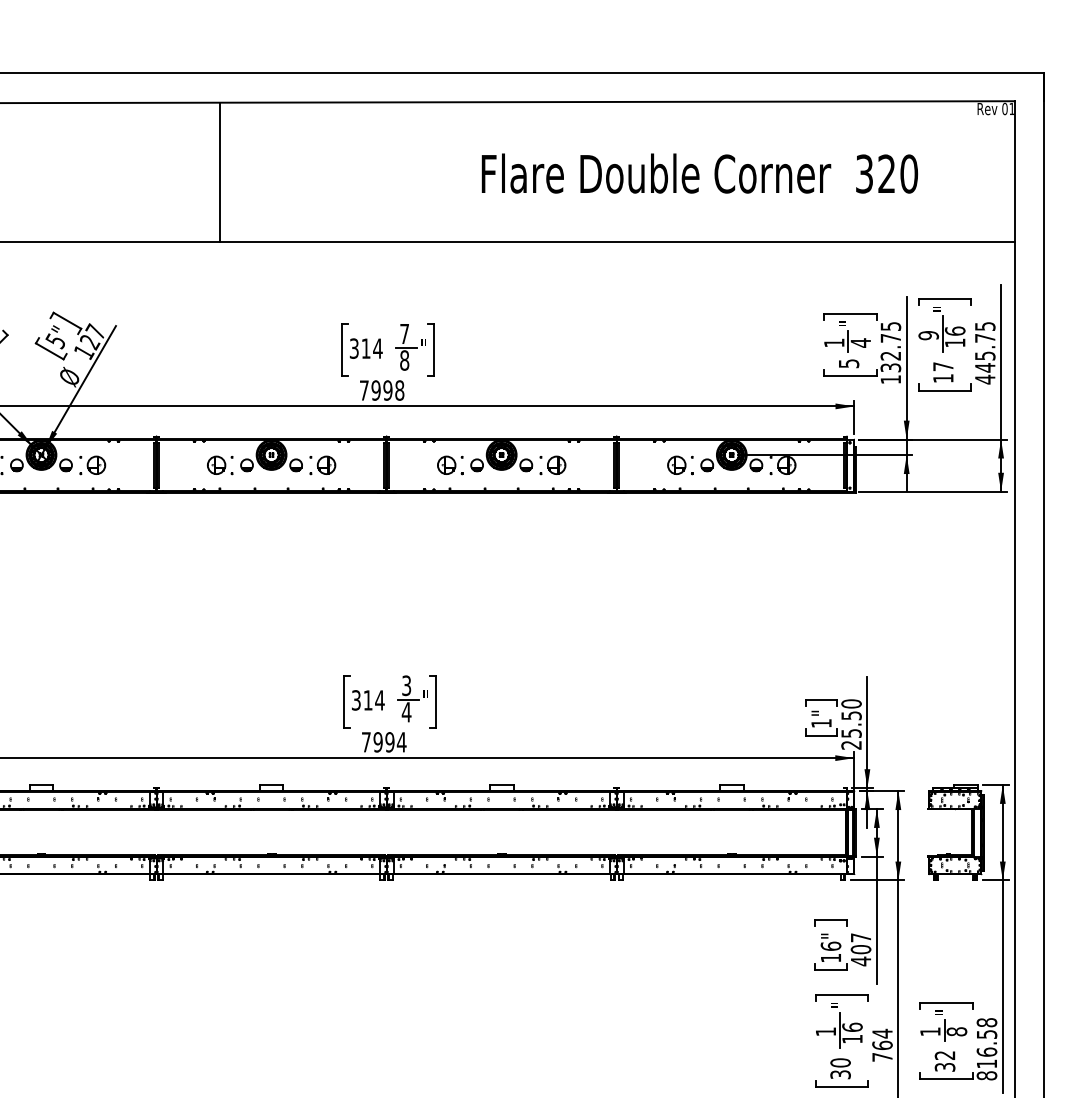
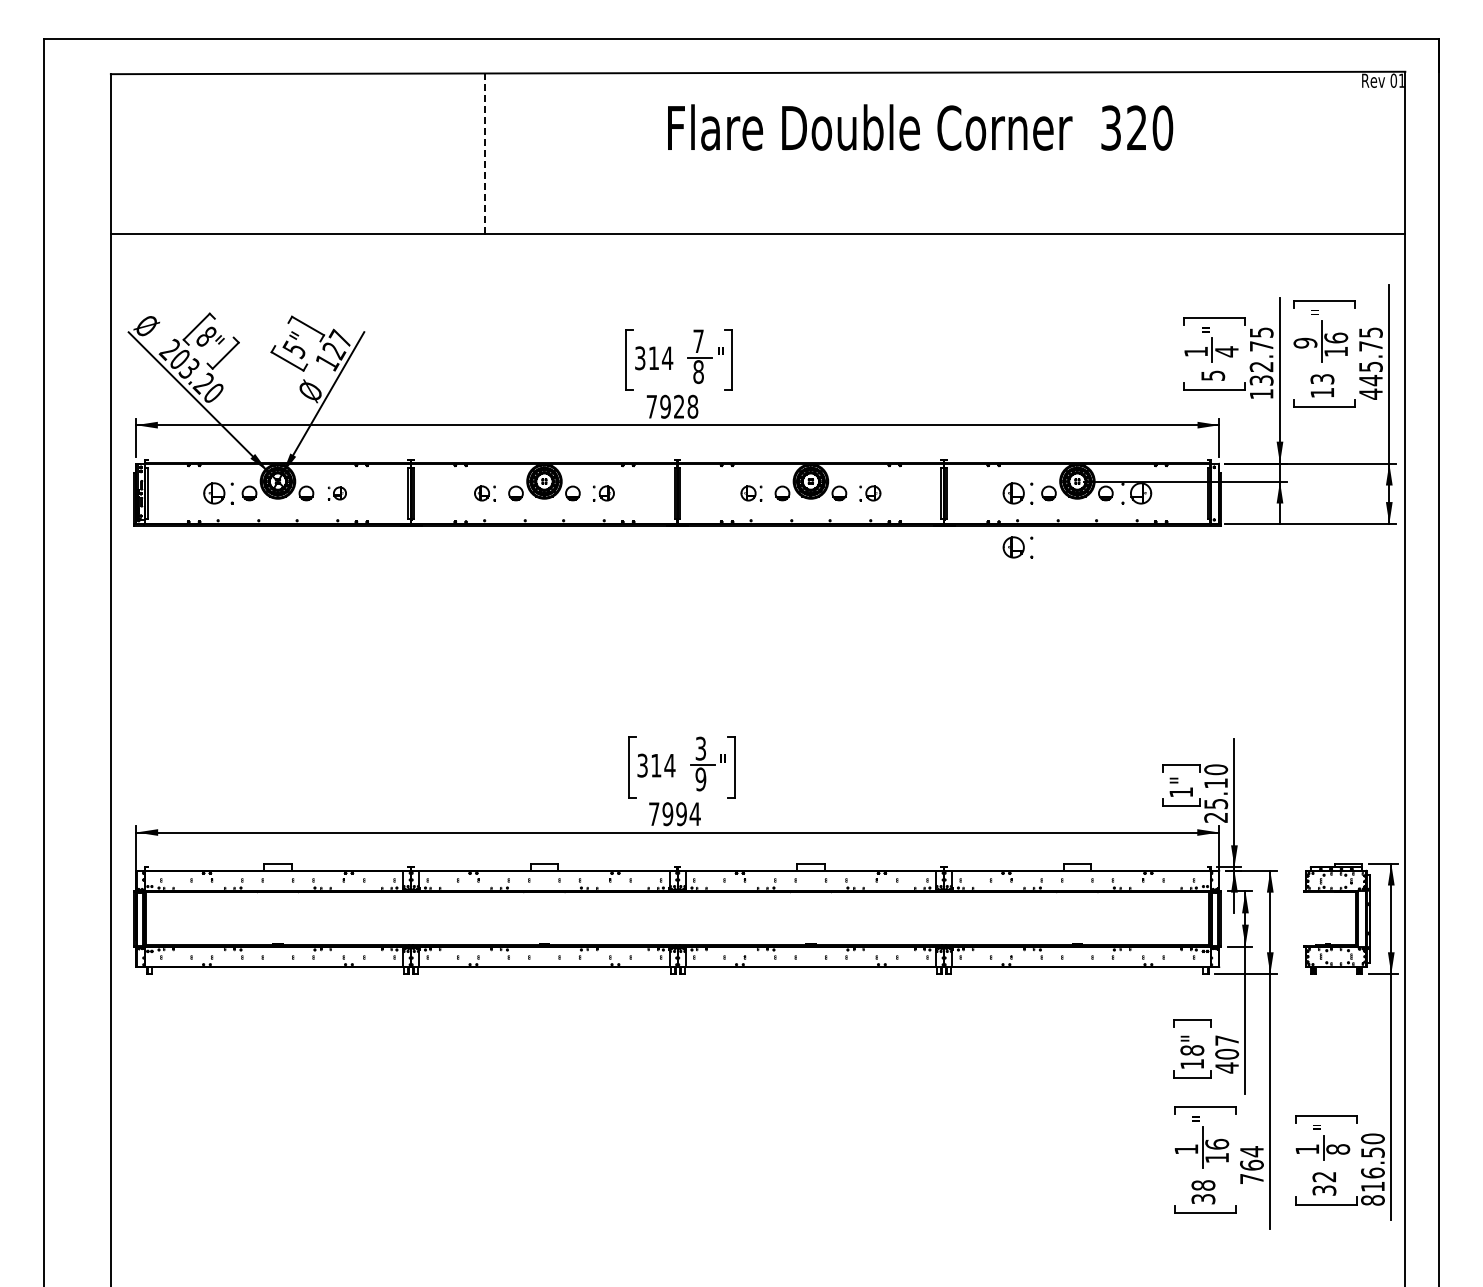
line: (219, 171) -> (484, 153), solid -> dashed
text: (699, 173) -> (920, 127), moved
text: (943, 366) -> (1322, 379), 17 -> 13
text: (387, 390) -> (678, 406), 7998 -> 7928
part: (92, 465) -> (337, 493), size x0.6
part: (219, 465) -> (484, 493), size x0.7
part: (322, 465) -> (603, 493), size x0.7
part: (450, 465) -> (751, 493), size x0.7
part: (553, 465) -> (870, 493), size x0.7
part: (680, 512) -> (1017, 547), added
text: (406, 712) -> (700, 779), 4 -> 9
text: (851, 715) -> (1216, 783), 25.50 -> 25.10
text: (831, 946) -> (1192, 1050), 16" -> 18"
text: (986, 1022) -> (1372, 1138), 816.58 -> 816.50
text: (840, 1062) -> (1203, 1185), 30 -> 38

